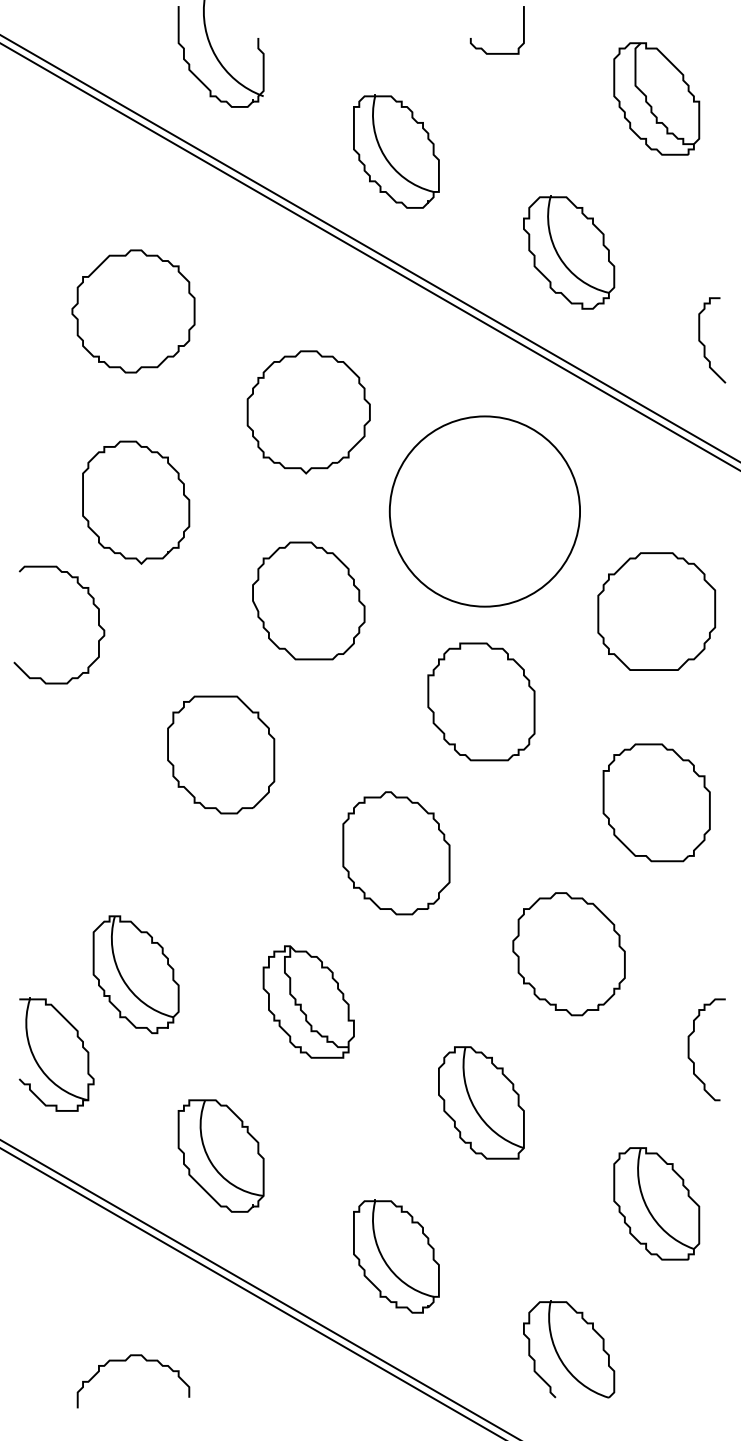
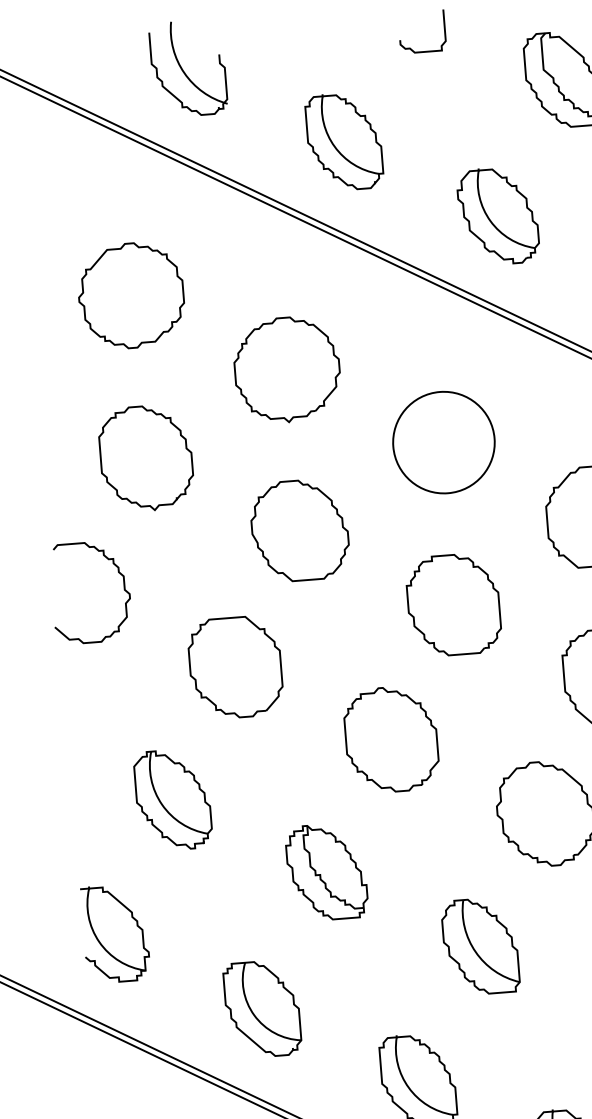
circle: (484, 511) -> (443, 442), size x0.62
curve: (93, 605) -> (118, 573), moved
part: (135, 974) -> (172, 799), moved

